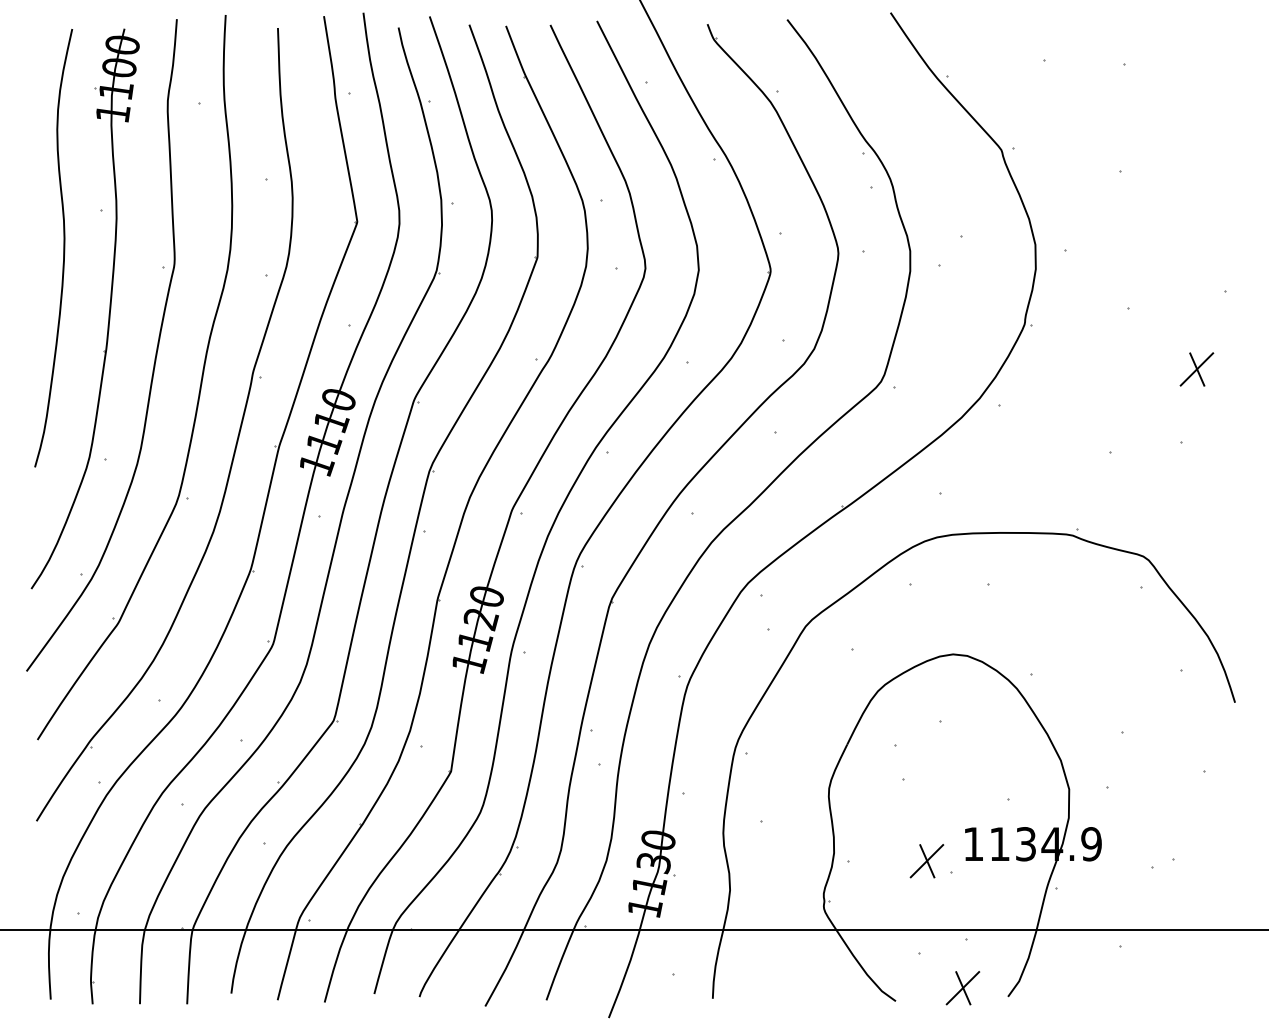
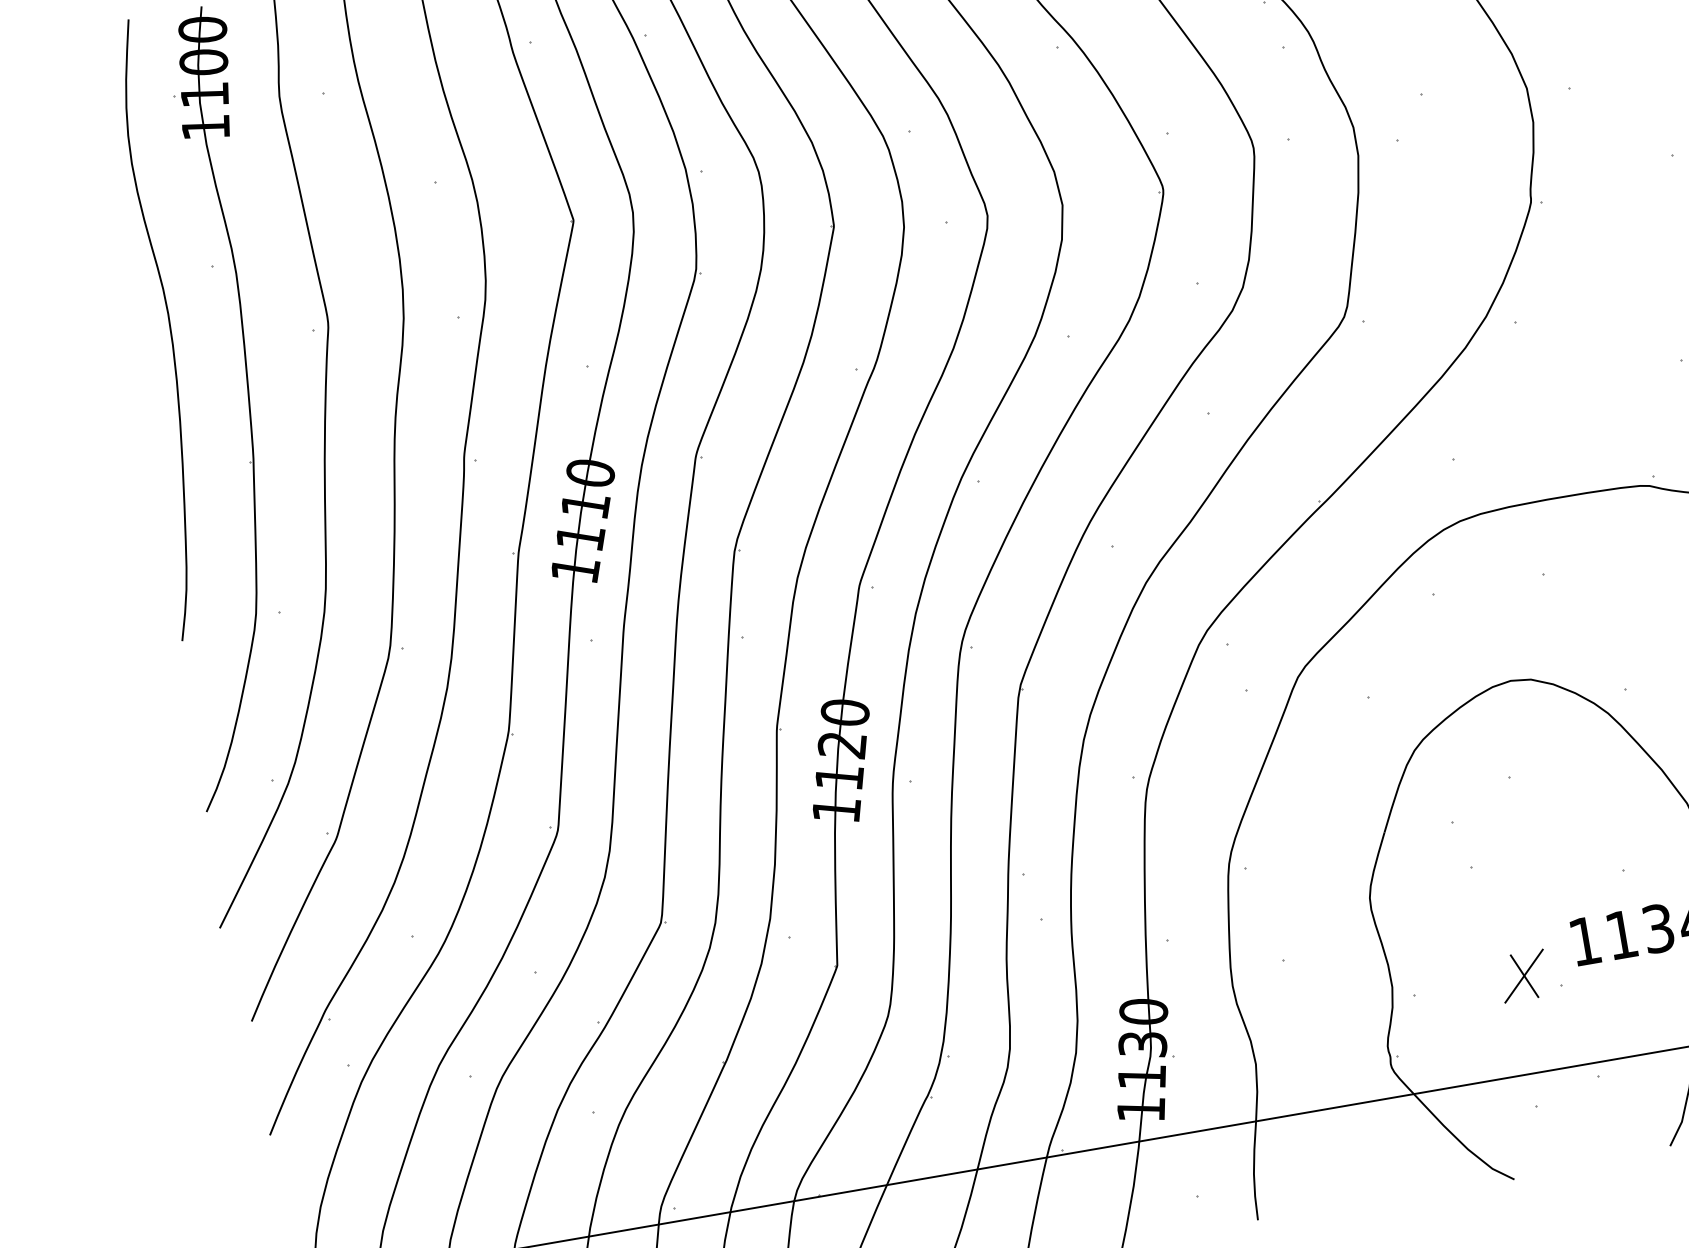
part: (962, 988) -> (1604, 1145), removed

